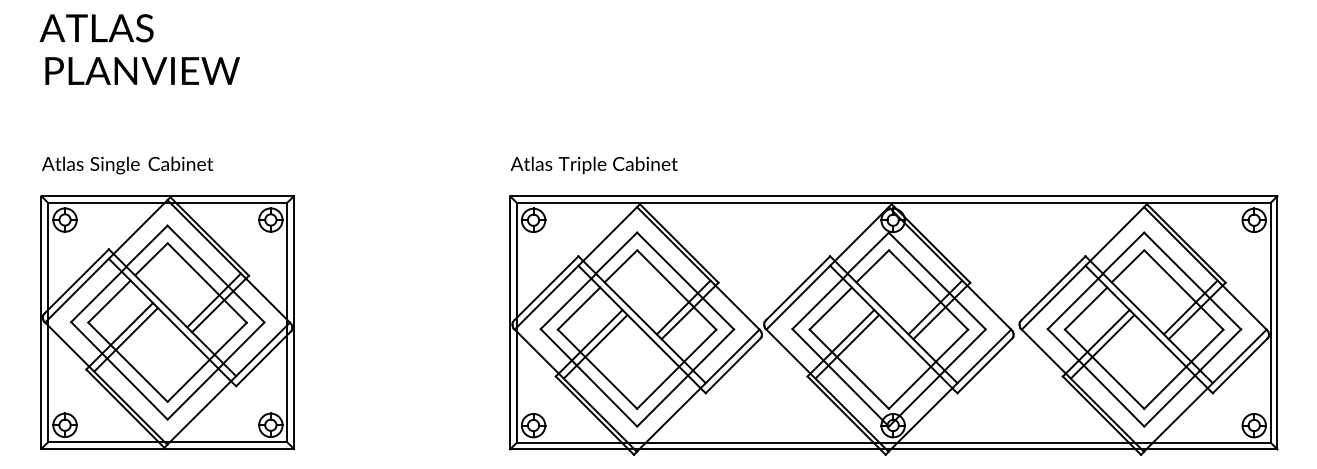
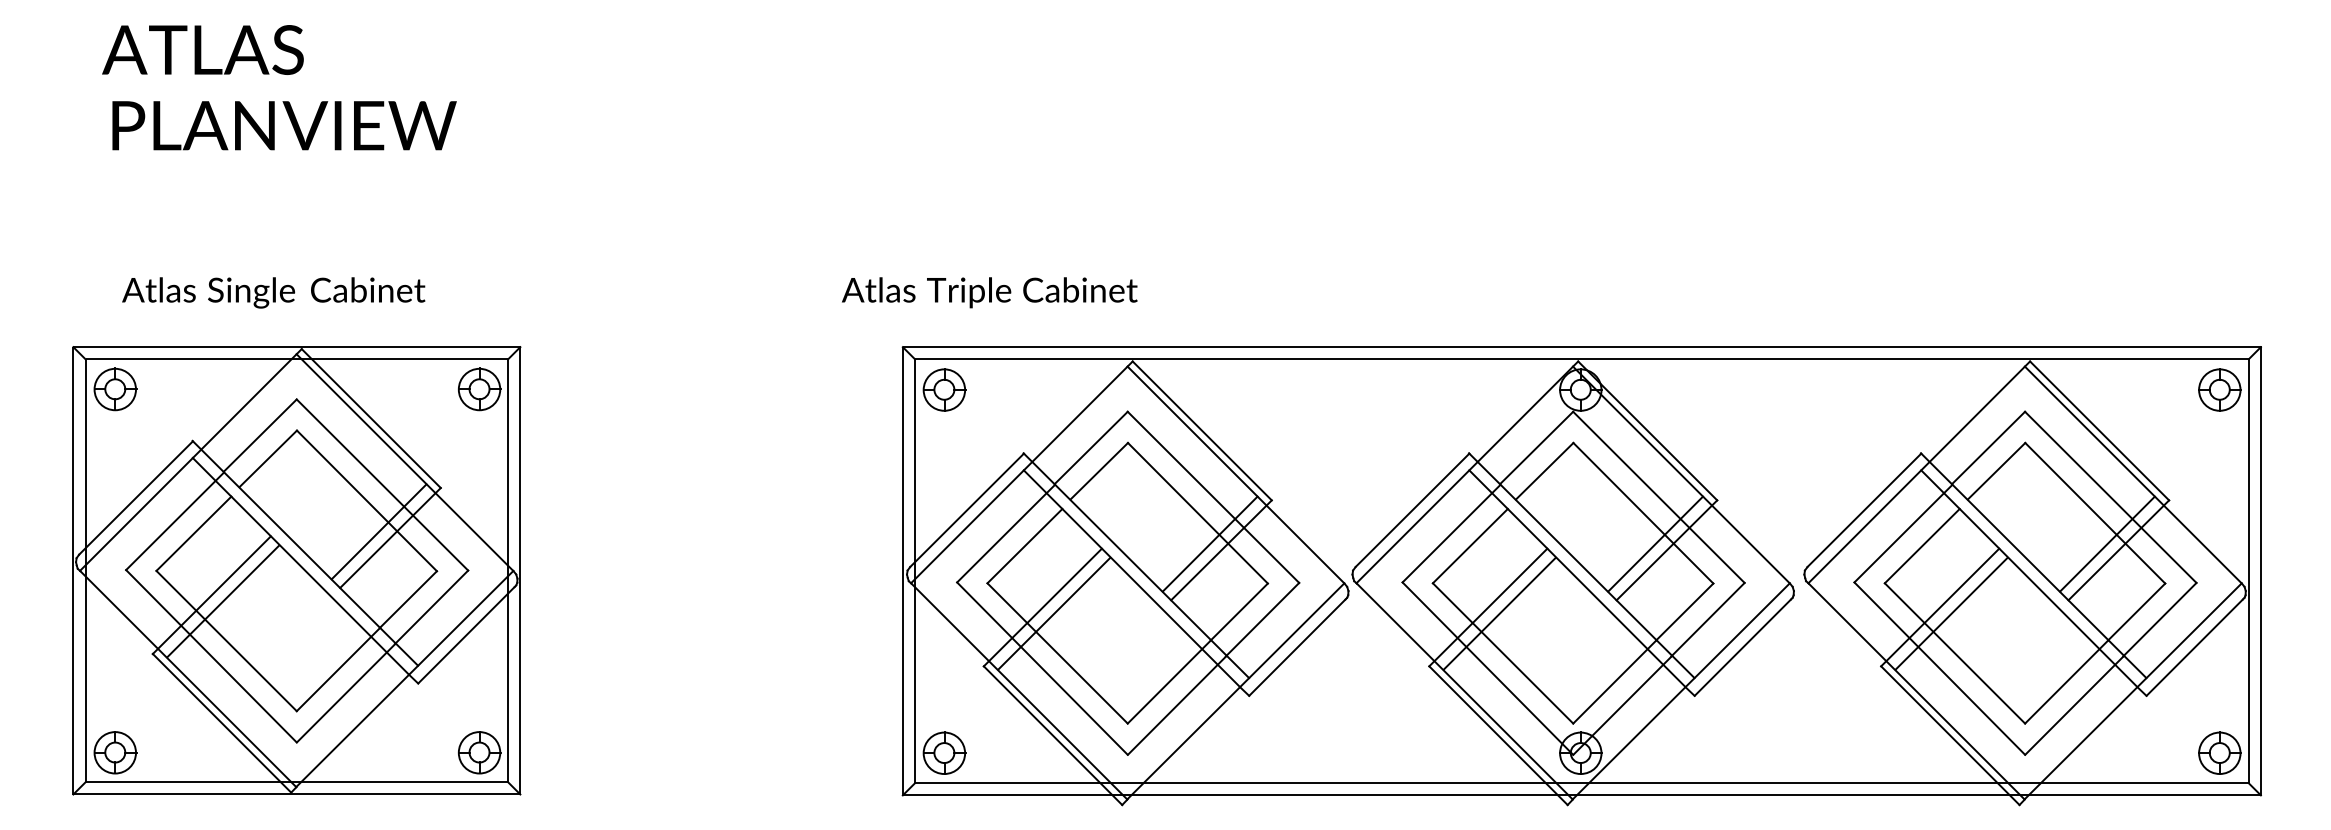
text: (96, 28) -> (202, 50), moved
text: (142, 70) -> (284, 124), moved
text: (127, 165) -> (273, 292), moved
text: (593, 165) -> (988, 292), moved

